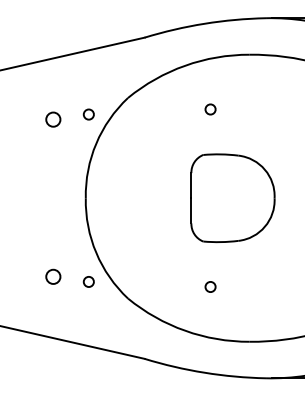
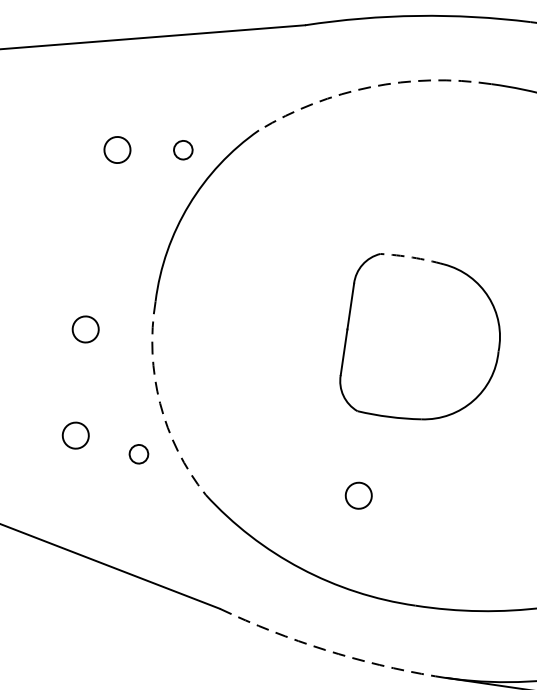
arc: (185, 65) -> (371, 86), solid -> dashed
circle: (210, 109) -> (405, 173), removed
arc: (220, 154) -> (411, 257), solid -> dashed
circle: (50, 218) -> (86, 328), added
arc: (96, 252) -> (160, 402), solid -> dashed
circle: (210, 286) -> (358, 494), size x1.4
arc: (204, 372) -> (325, 649), solid -> dashed

